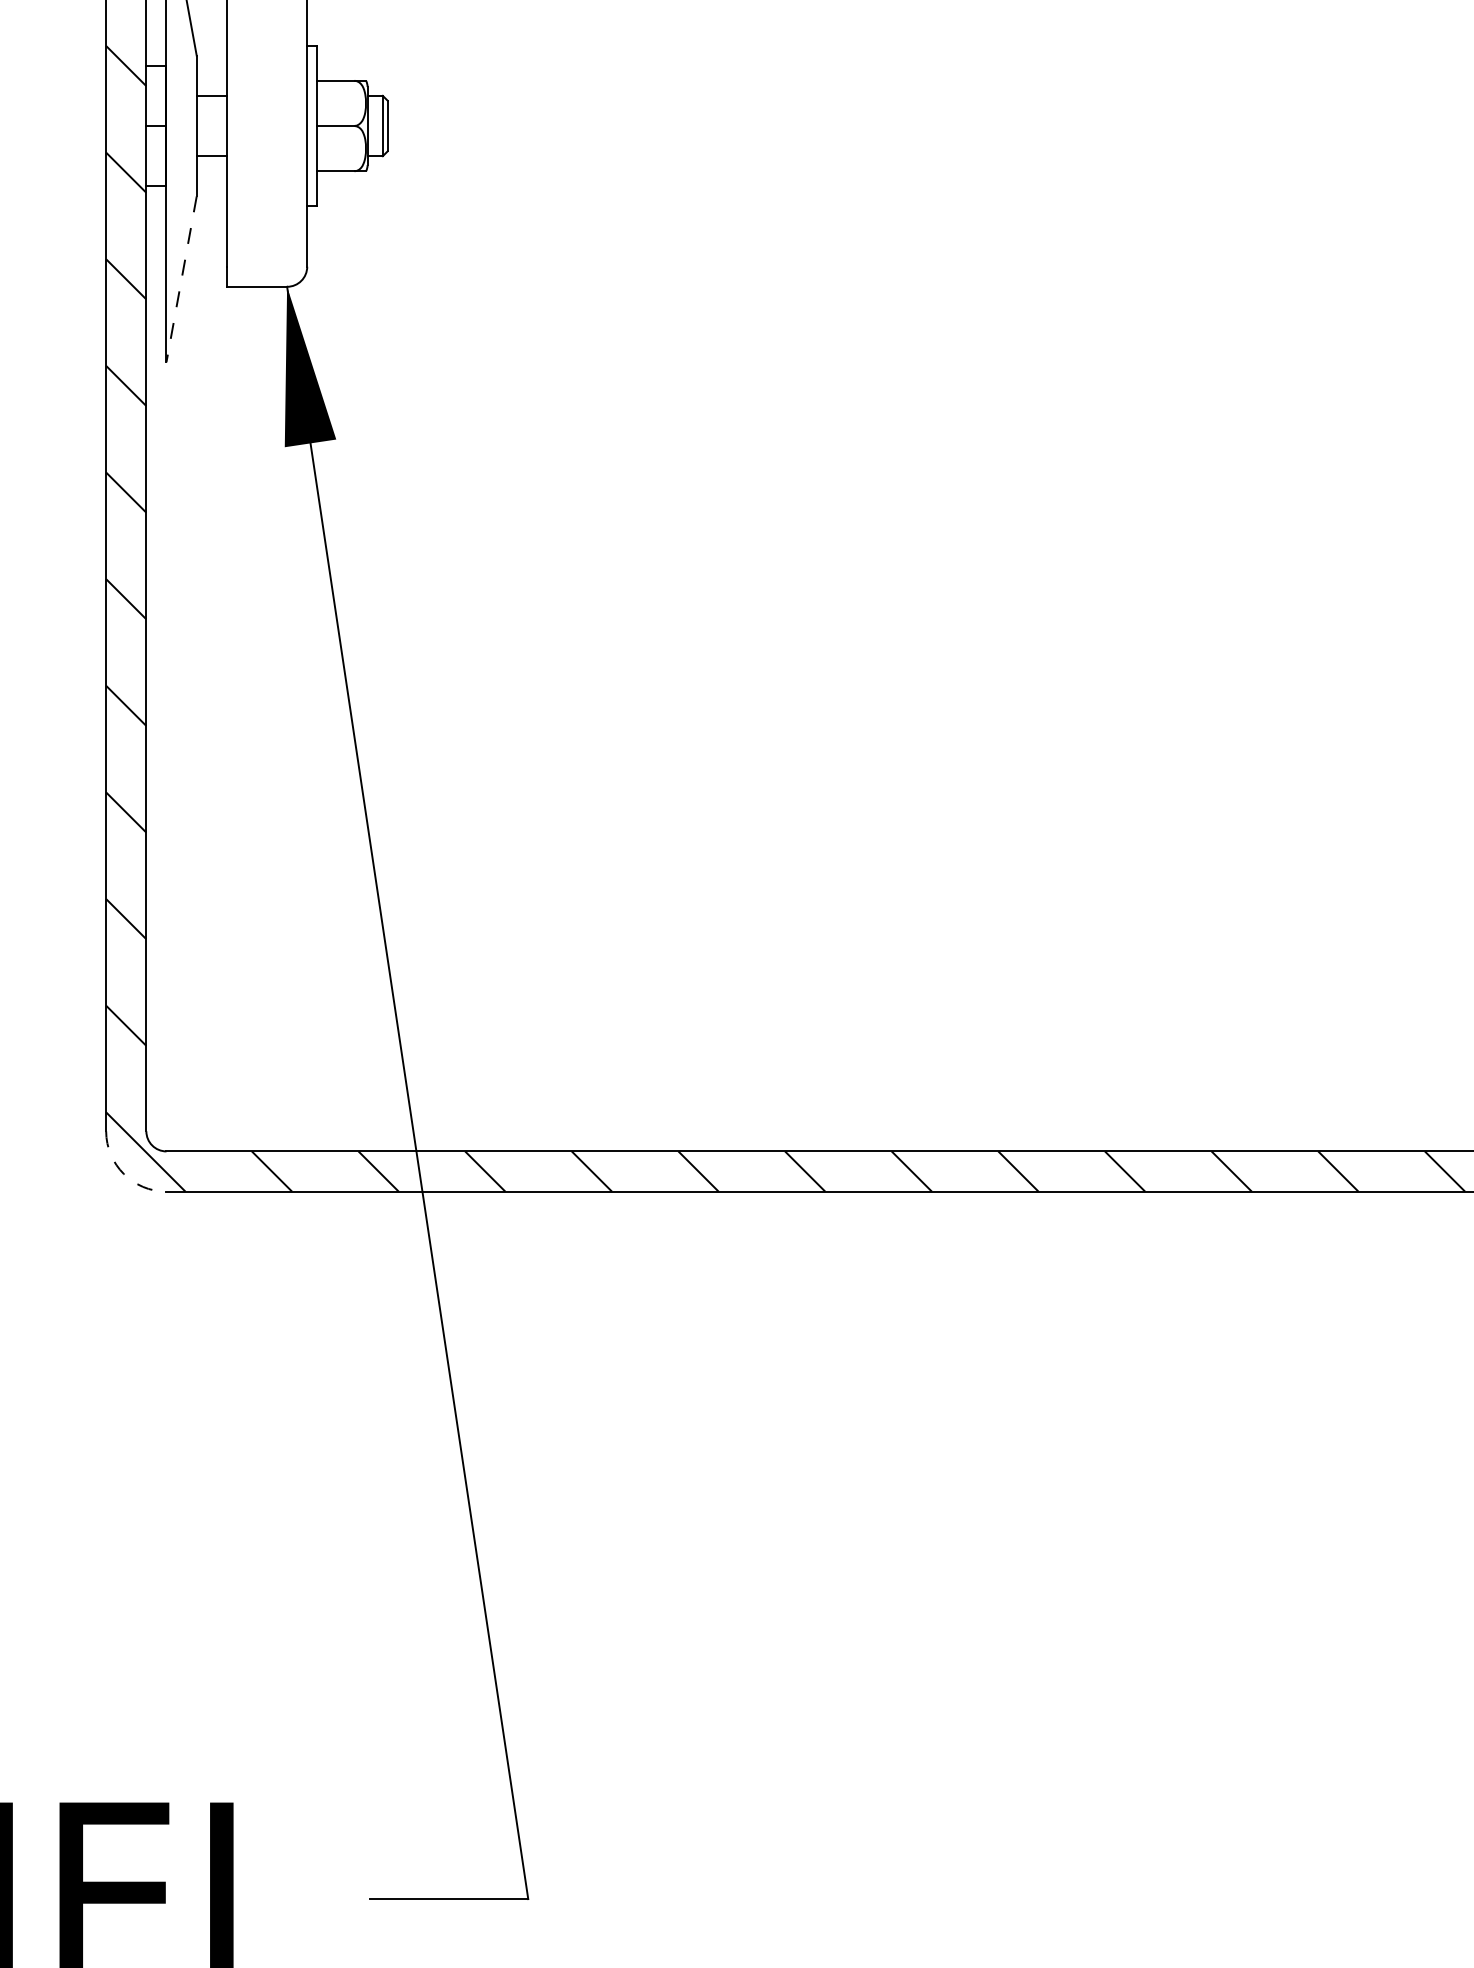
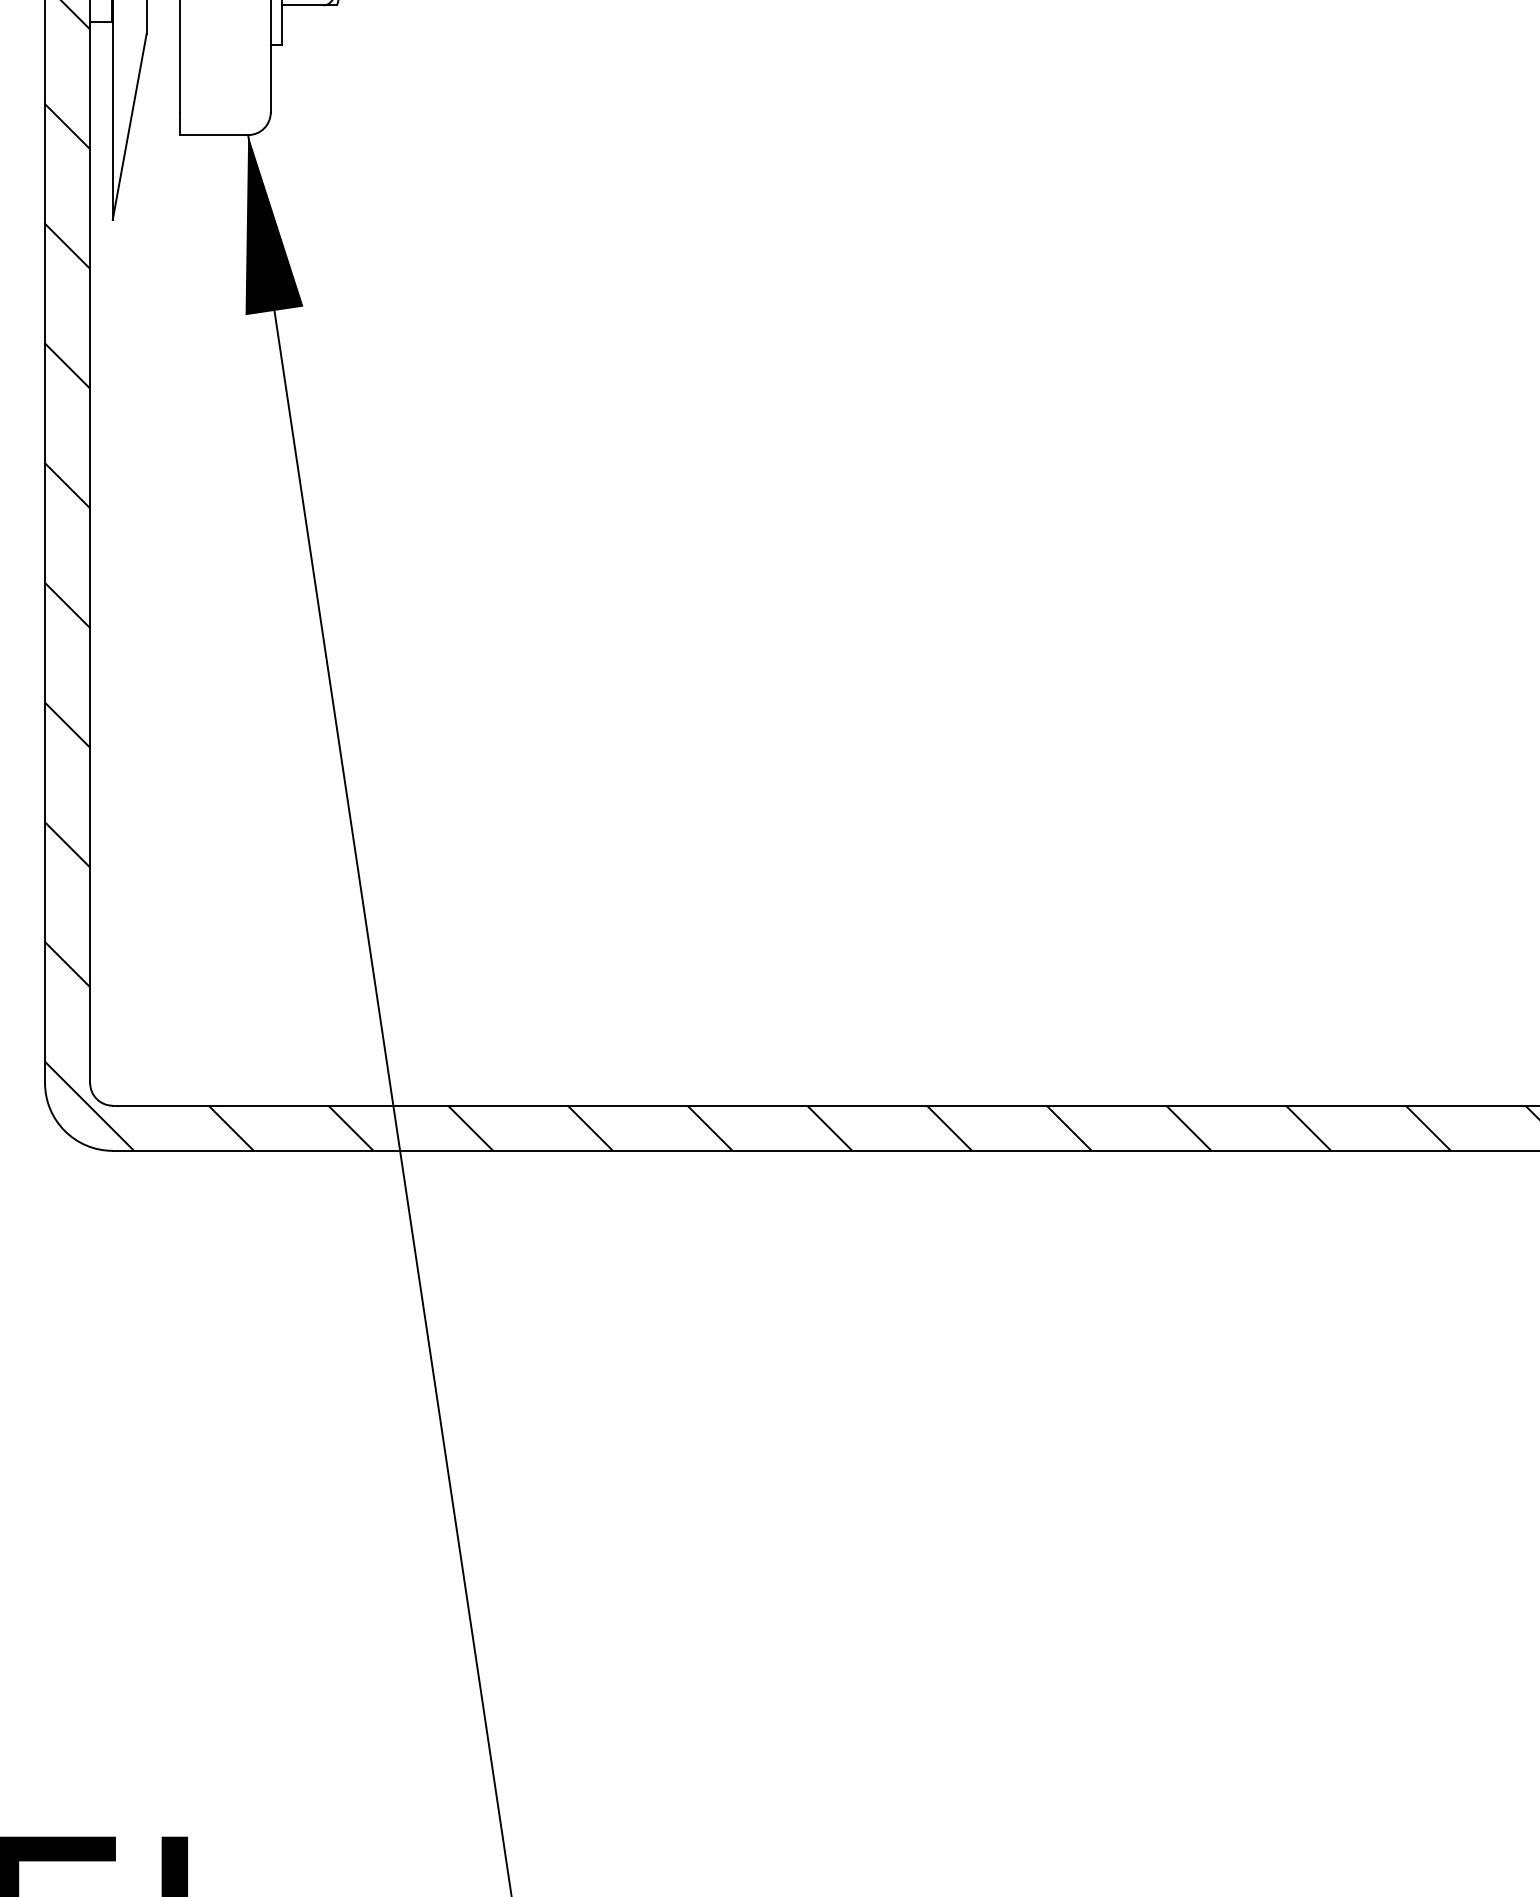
line: (181, 279) -> (129, 126), dashed -> solid
arc: (123, 1173) -> (64, 1130), dashed -> solid

